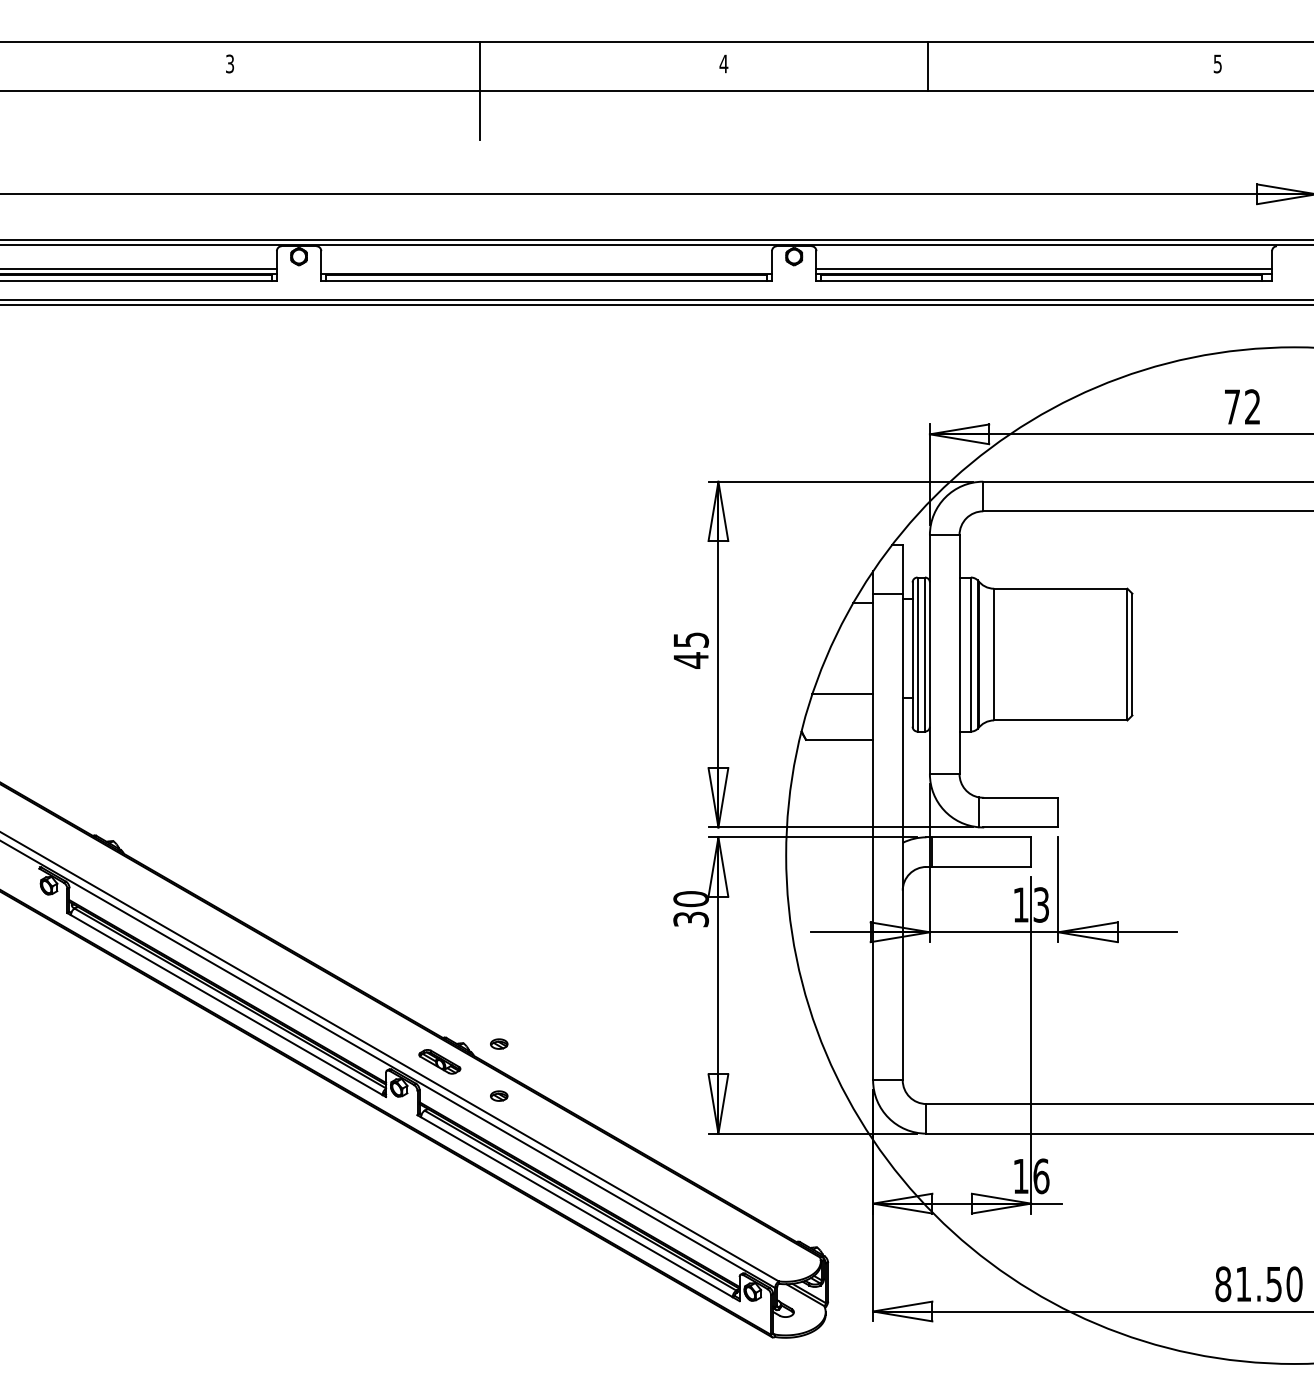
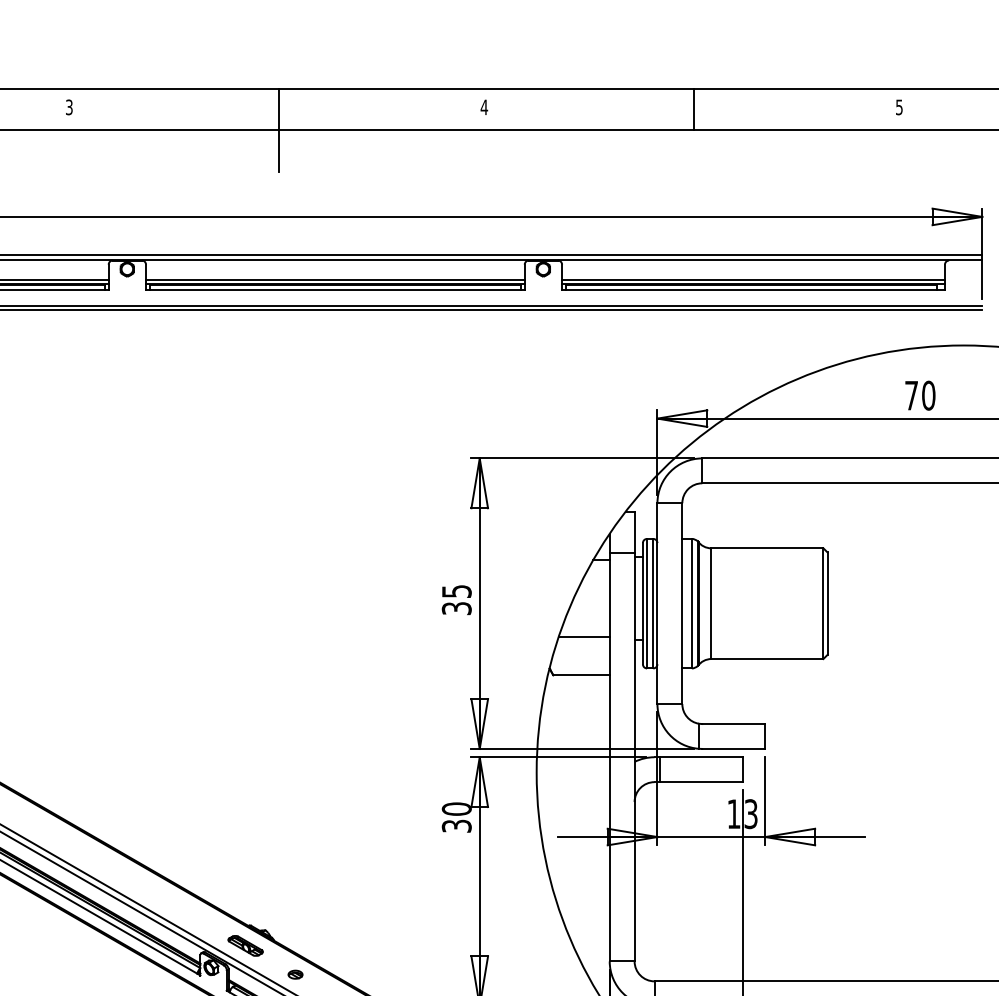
line: (927, 66) -> (694, 109), moved
line: (546, 269) -> (335, 280), added
text: (1252, 406) -> (928, 395), 72 -> 70
text: (691, 660) -> (457, 608), 45 -> 35
part: (499, 1043) -> (295, 930), removed

